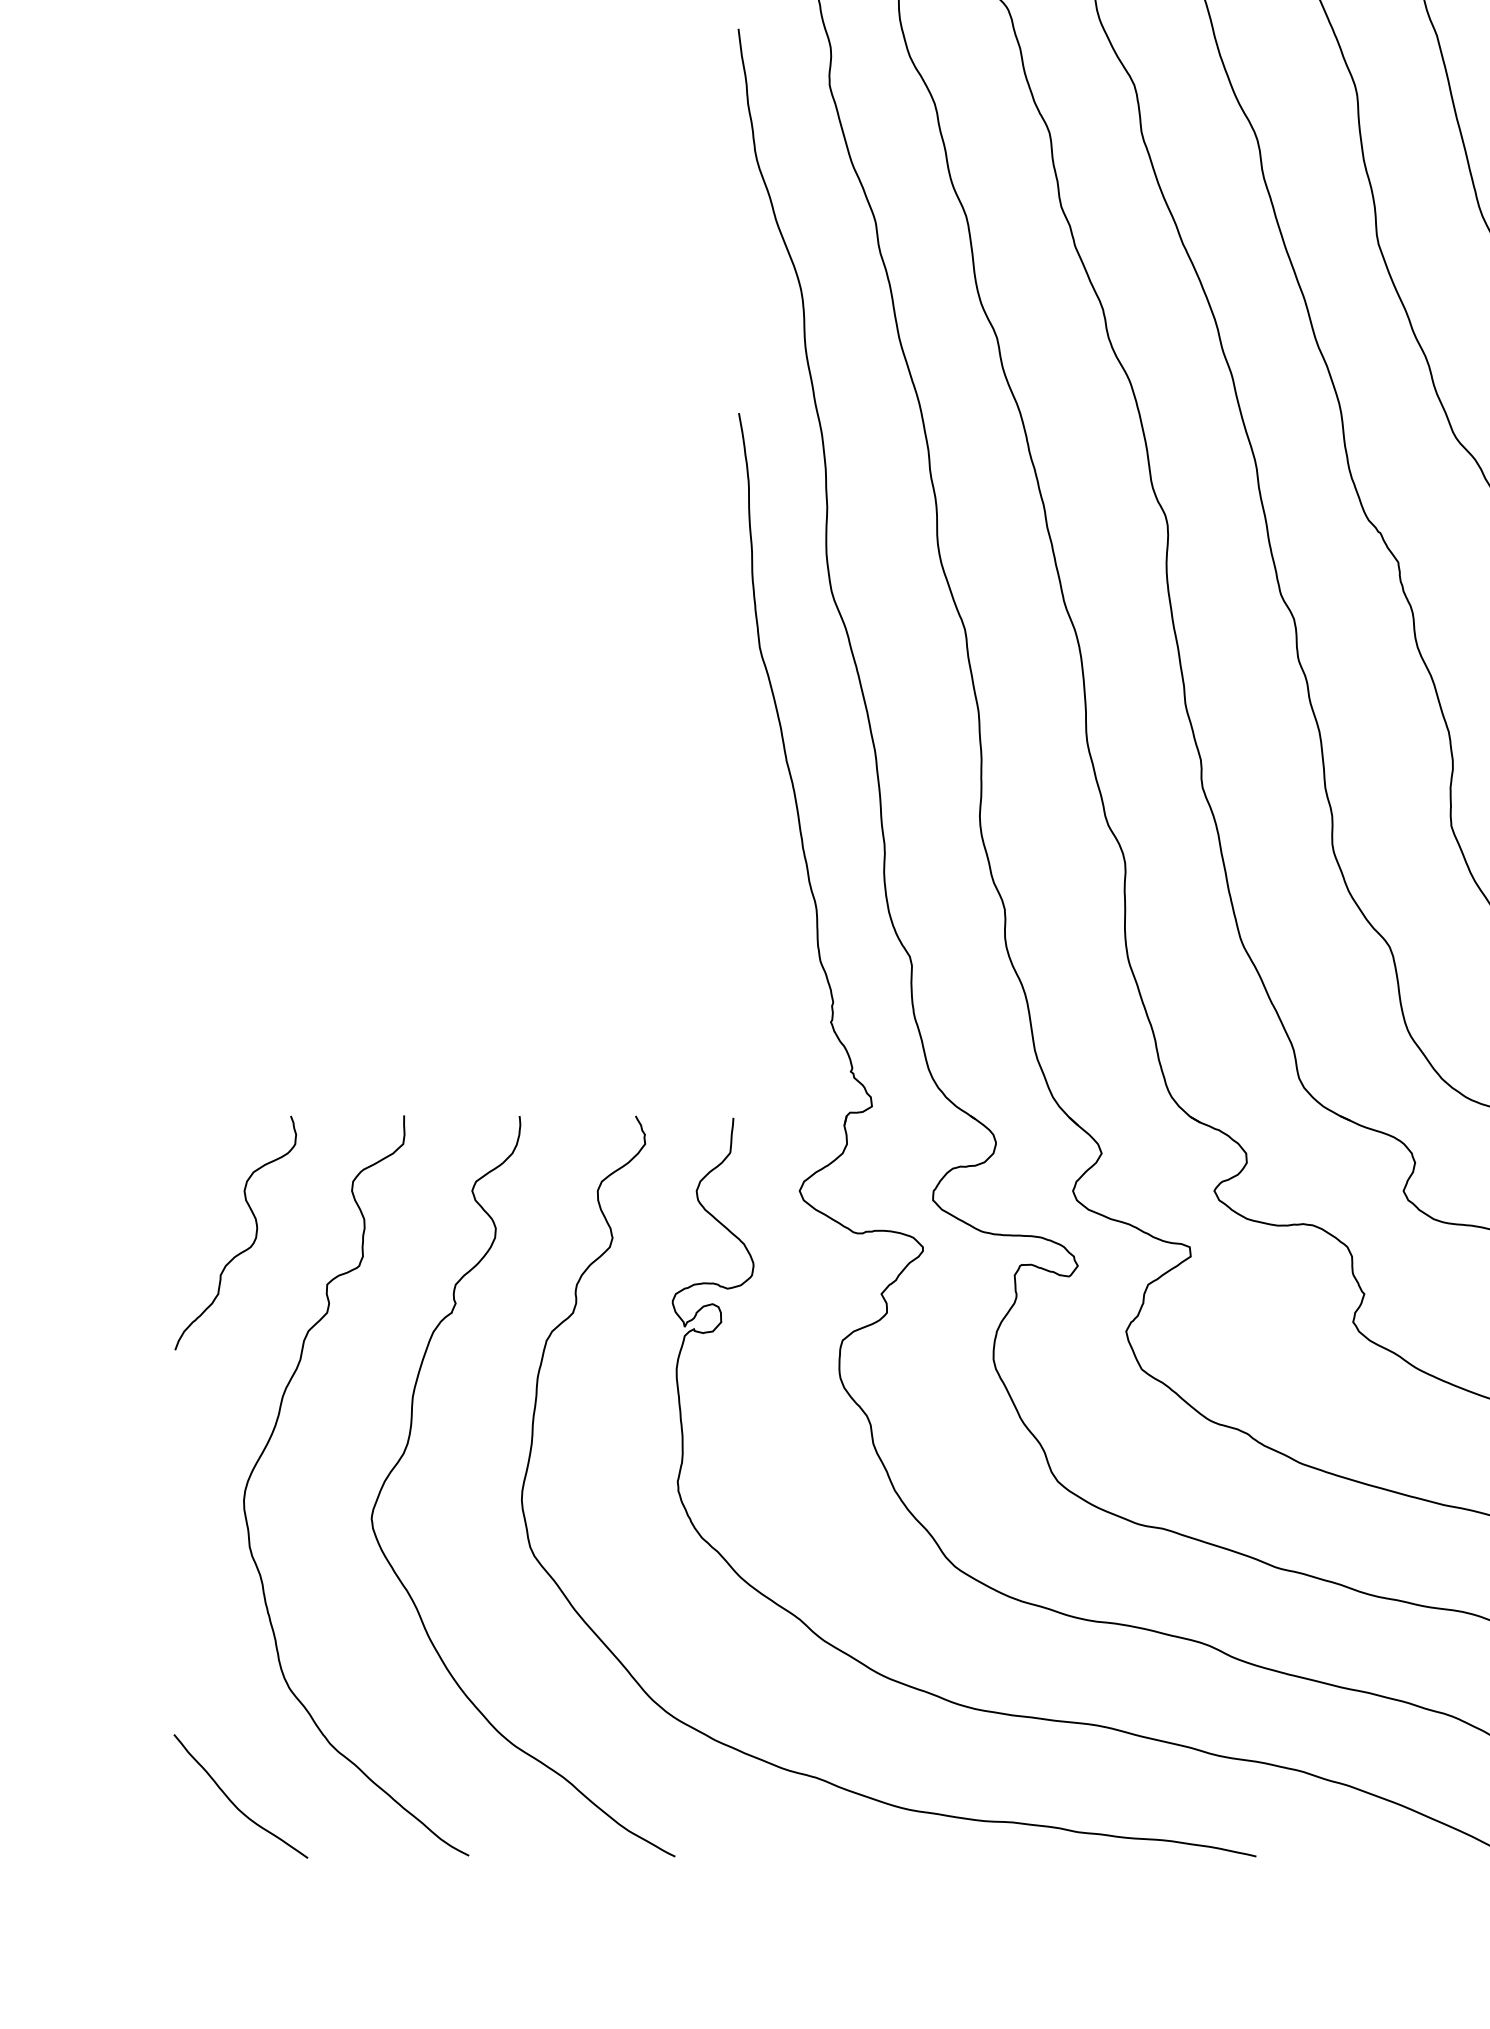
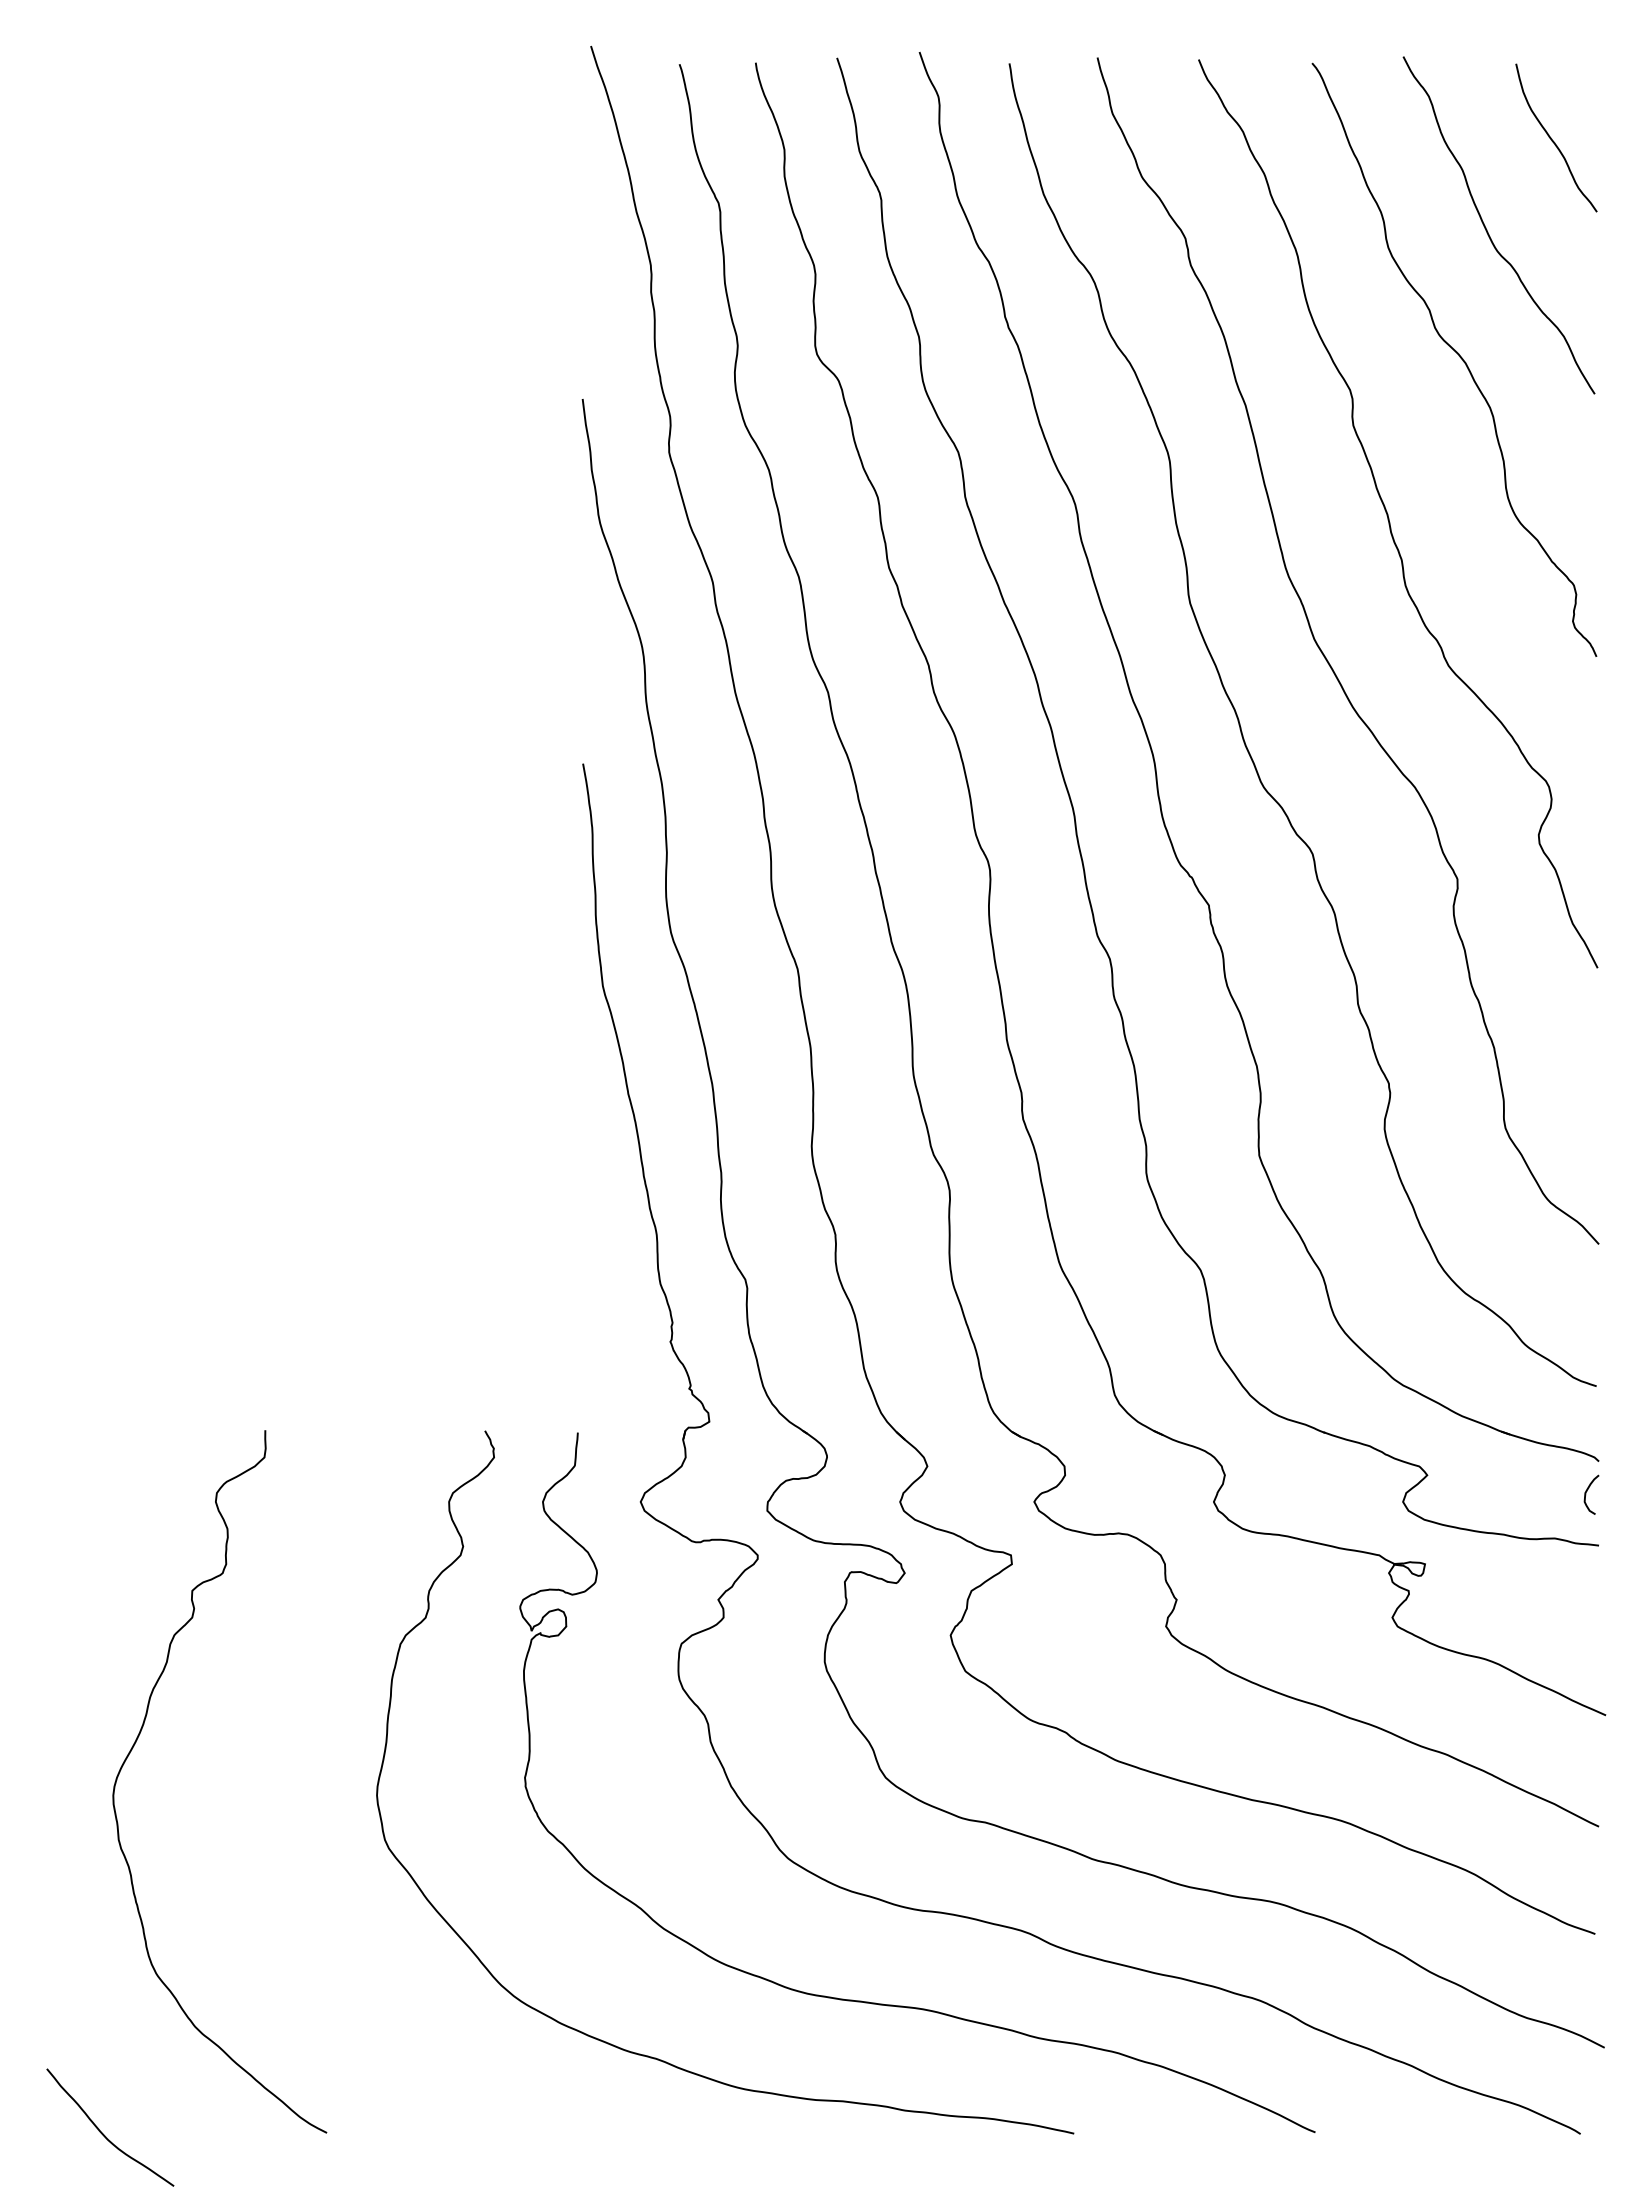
curve: (245, 1249) -> (114, 1557), removed
curve: (407, 1447) -> (268, 1745), removed
curve: (233, 1802) -> (103, 2133), moved

